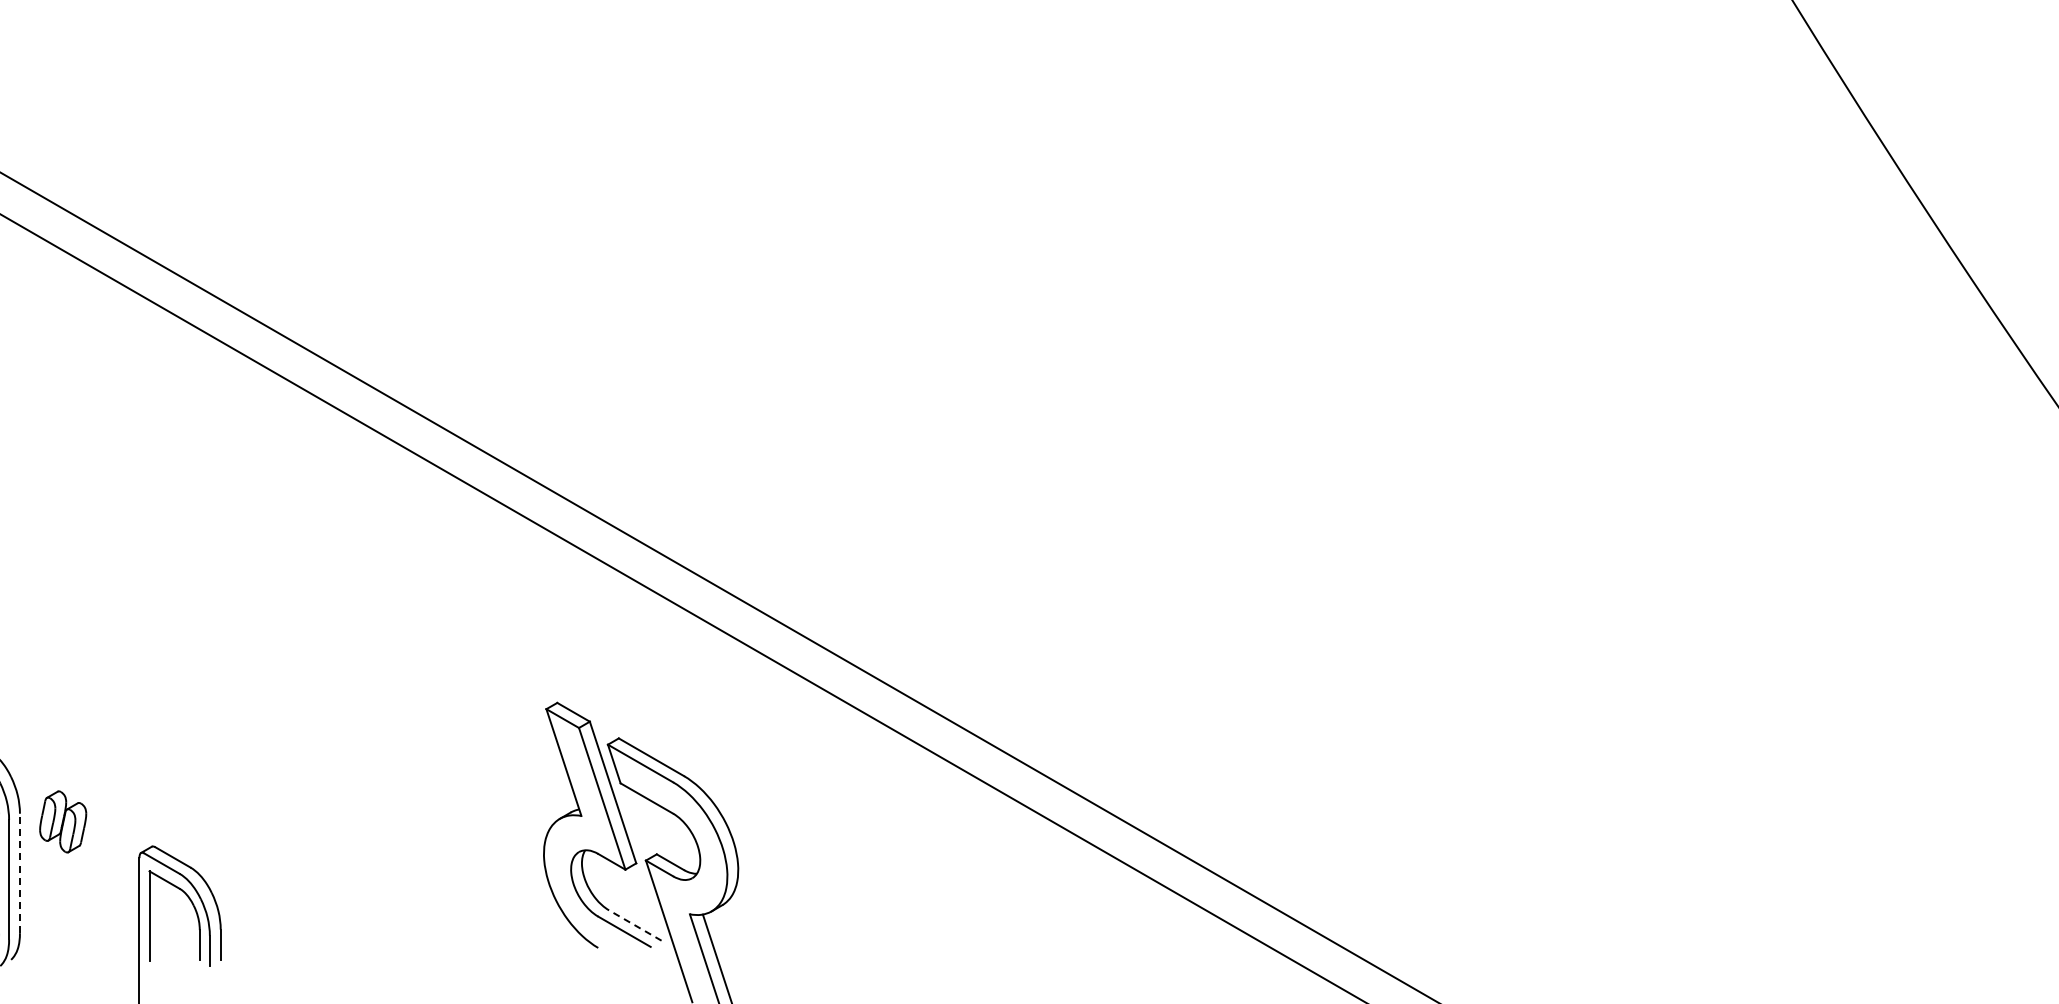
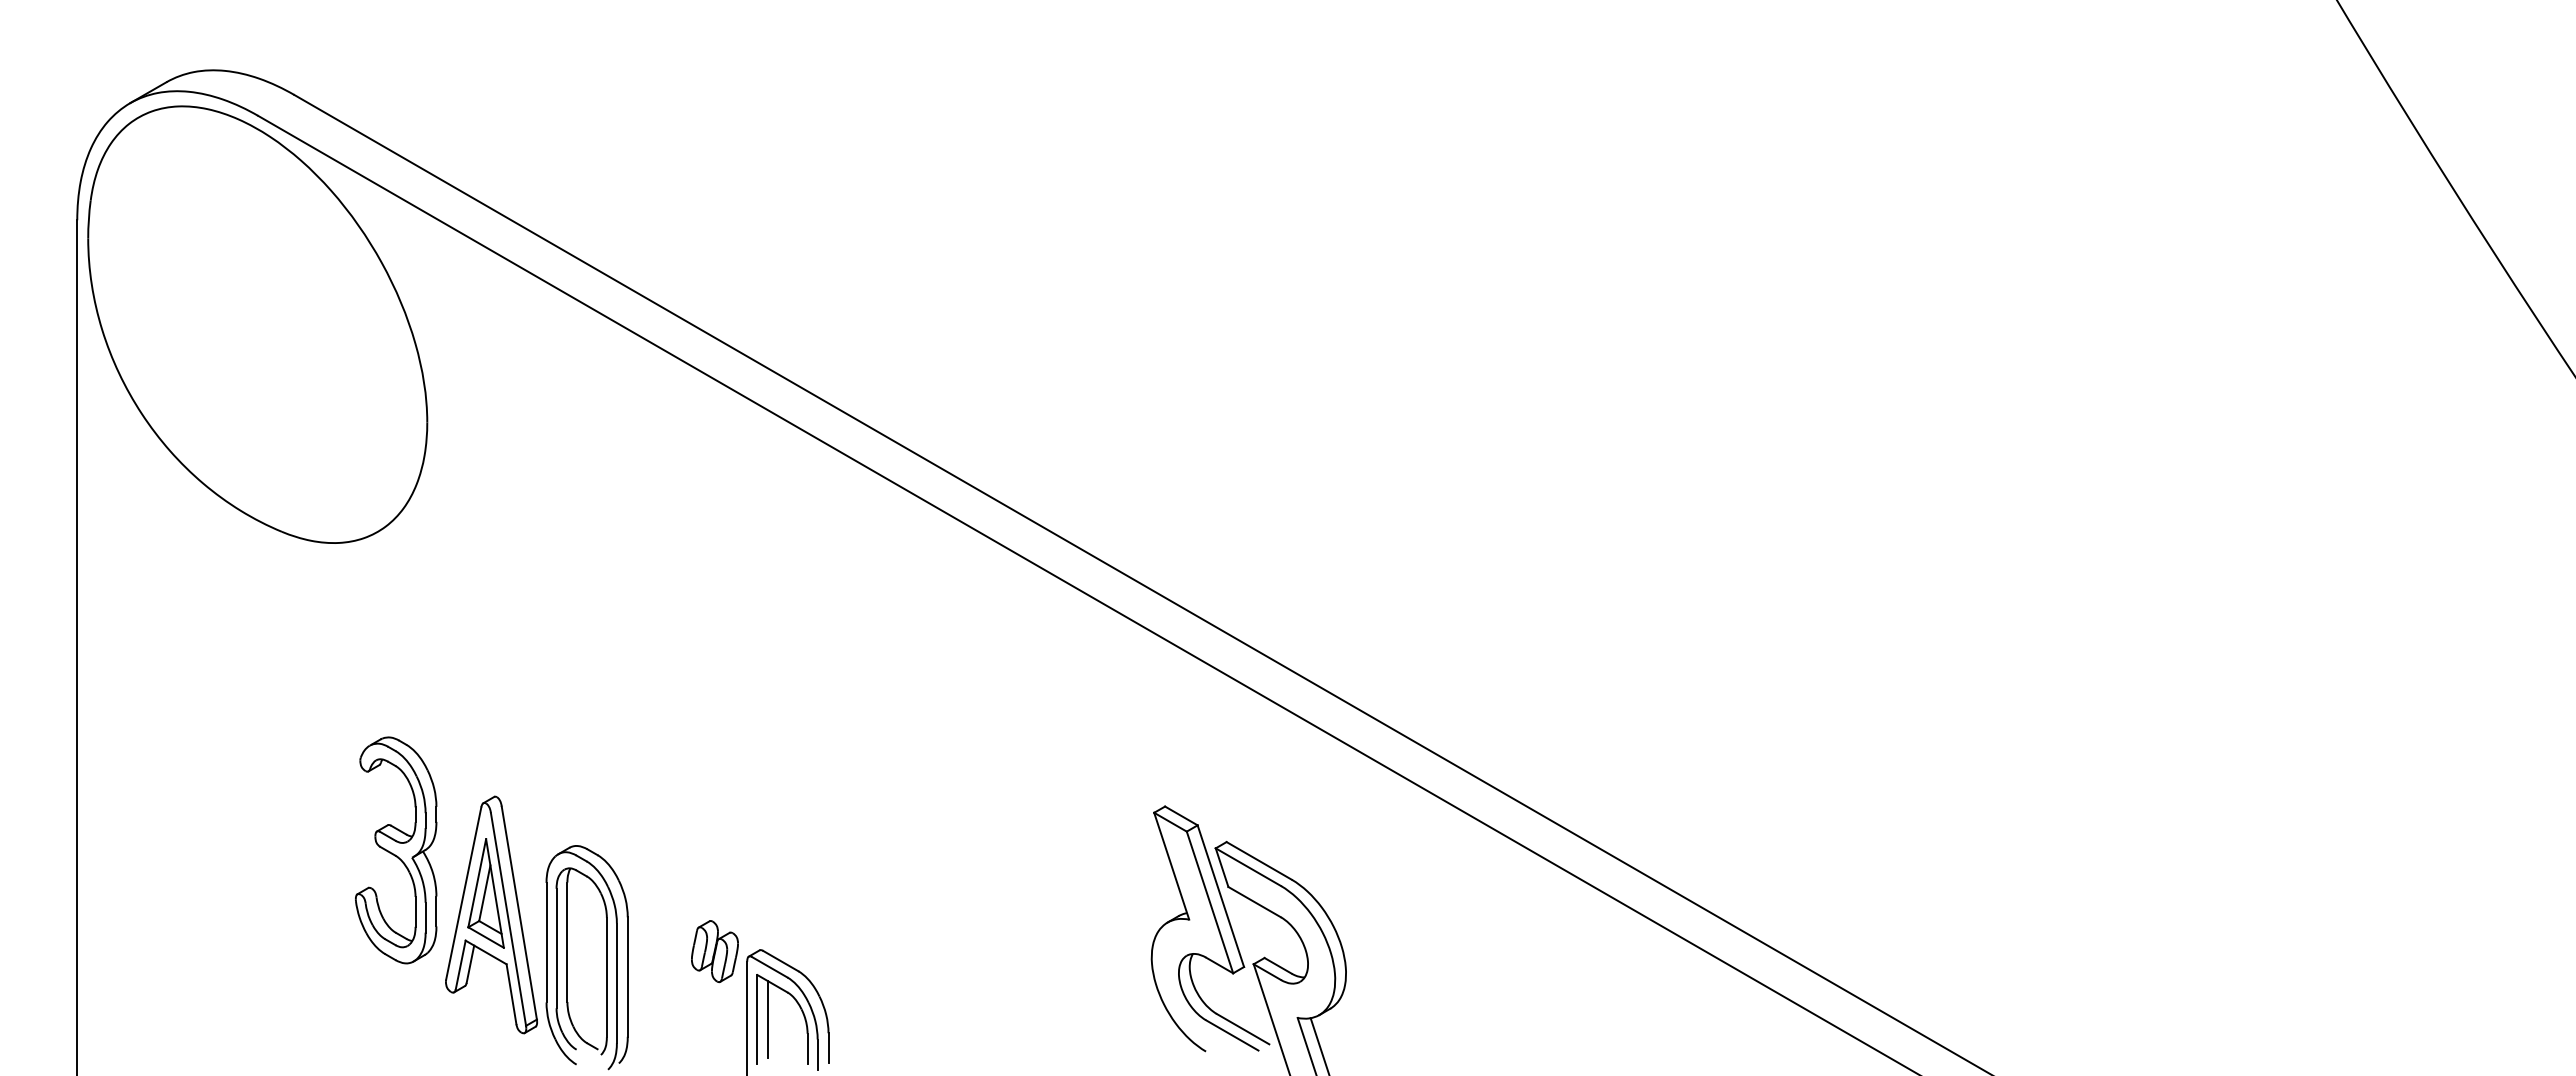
part: (62, 821) -> (714, 951), moved
line: (19, 873) -> (627, 977), dashed -> solid
line: (160, 915) -> (768, 1019), added
line: (634, 924) -> (1242, 1028), dashed -> solid

